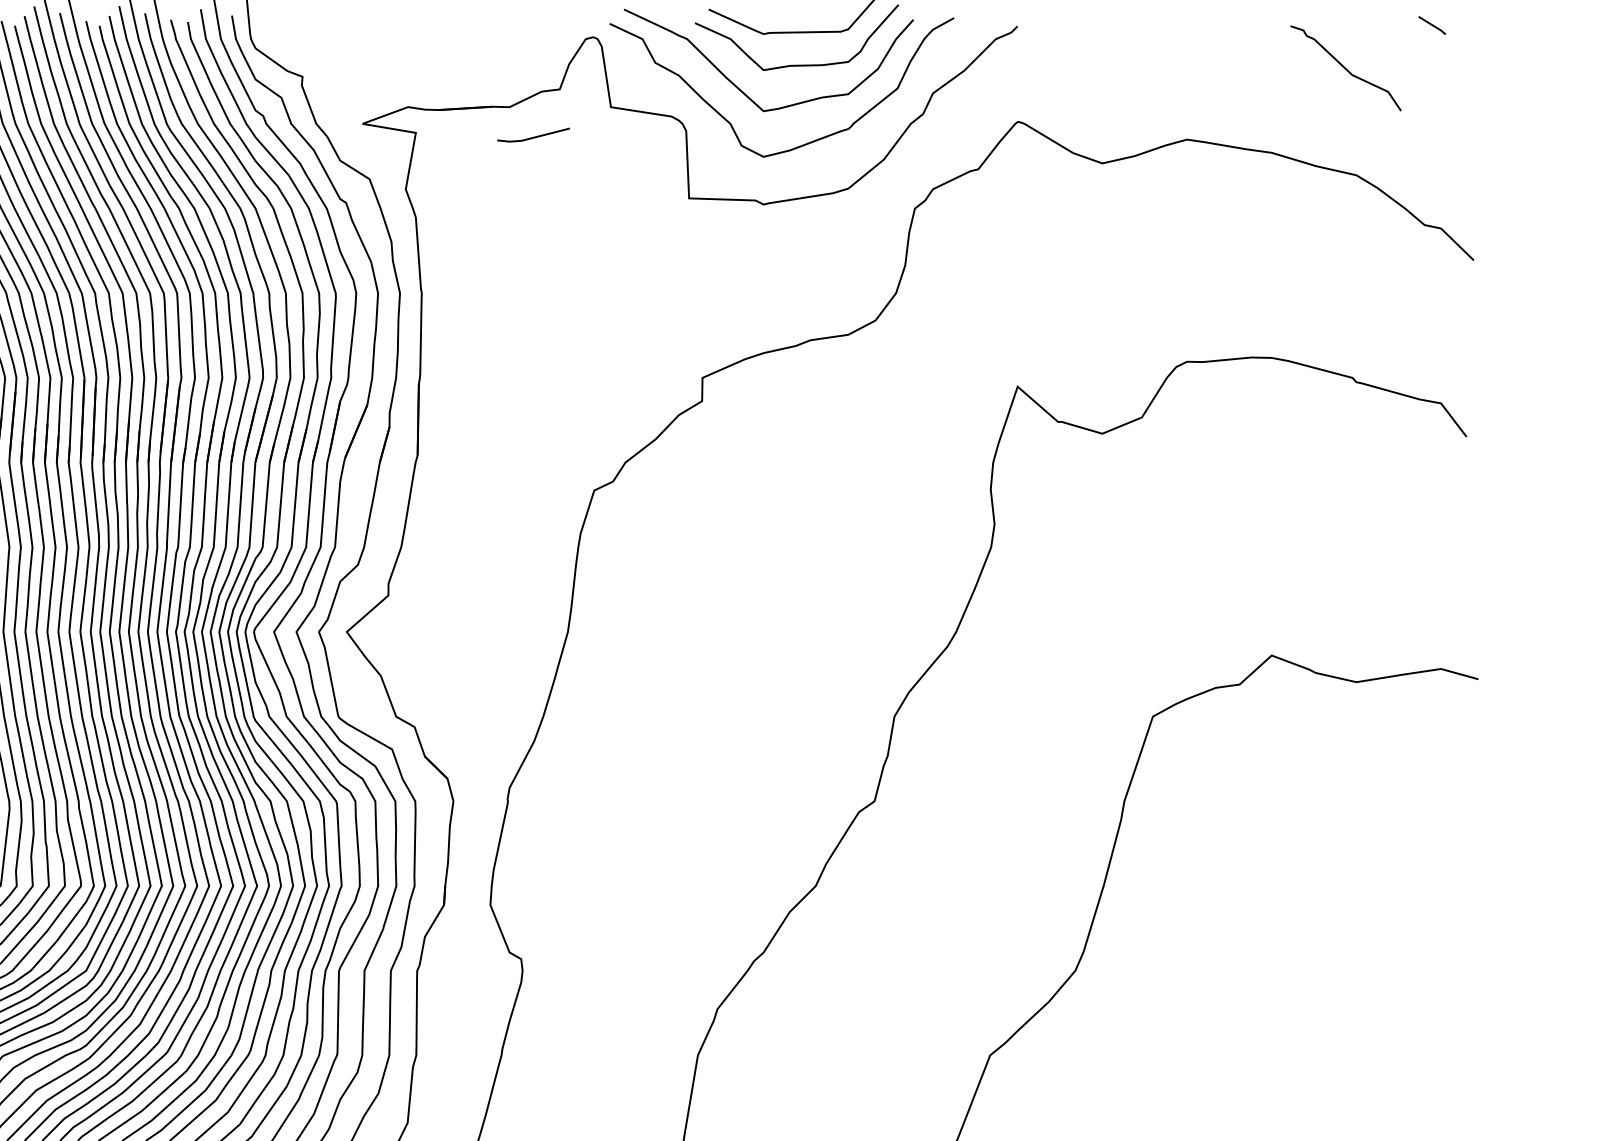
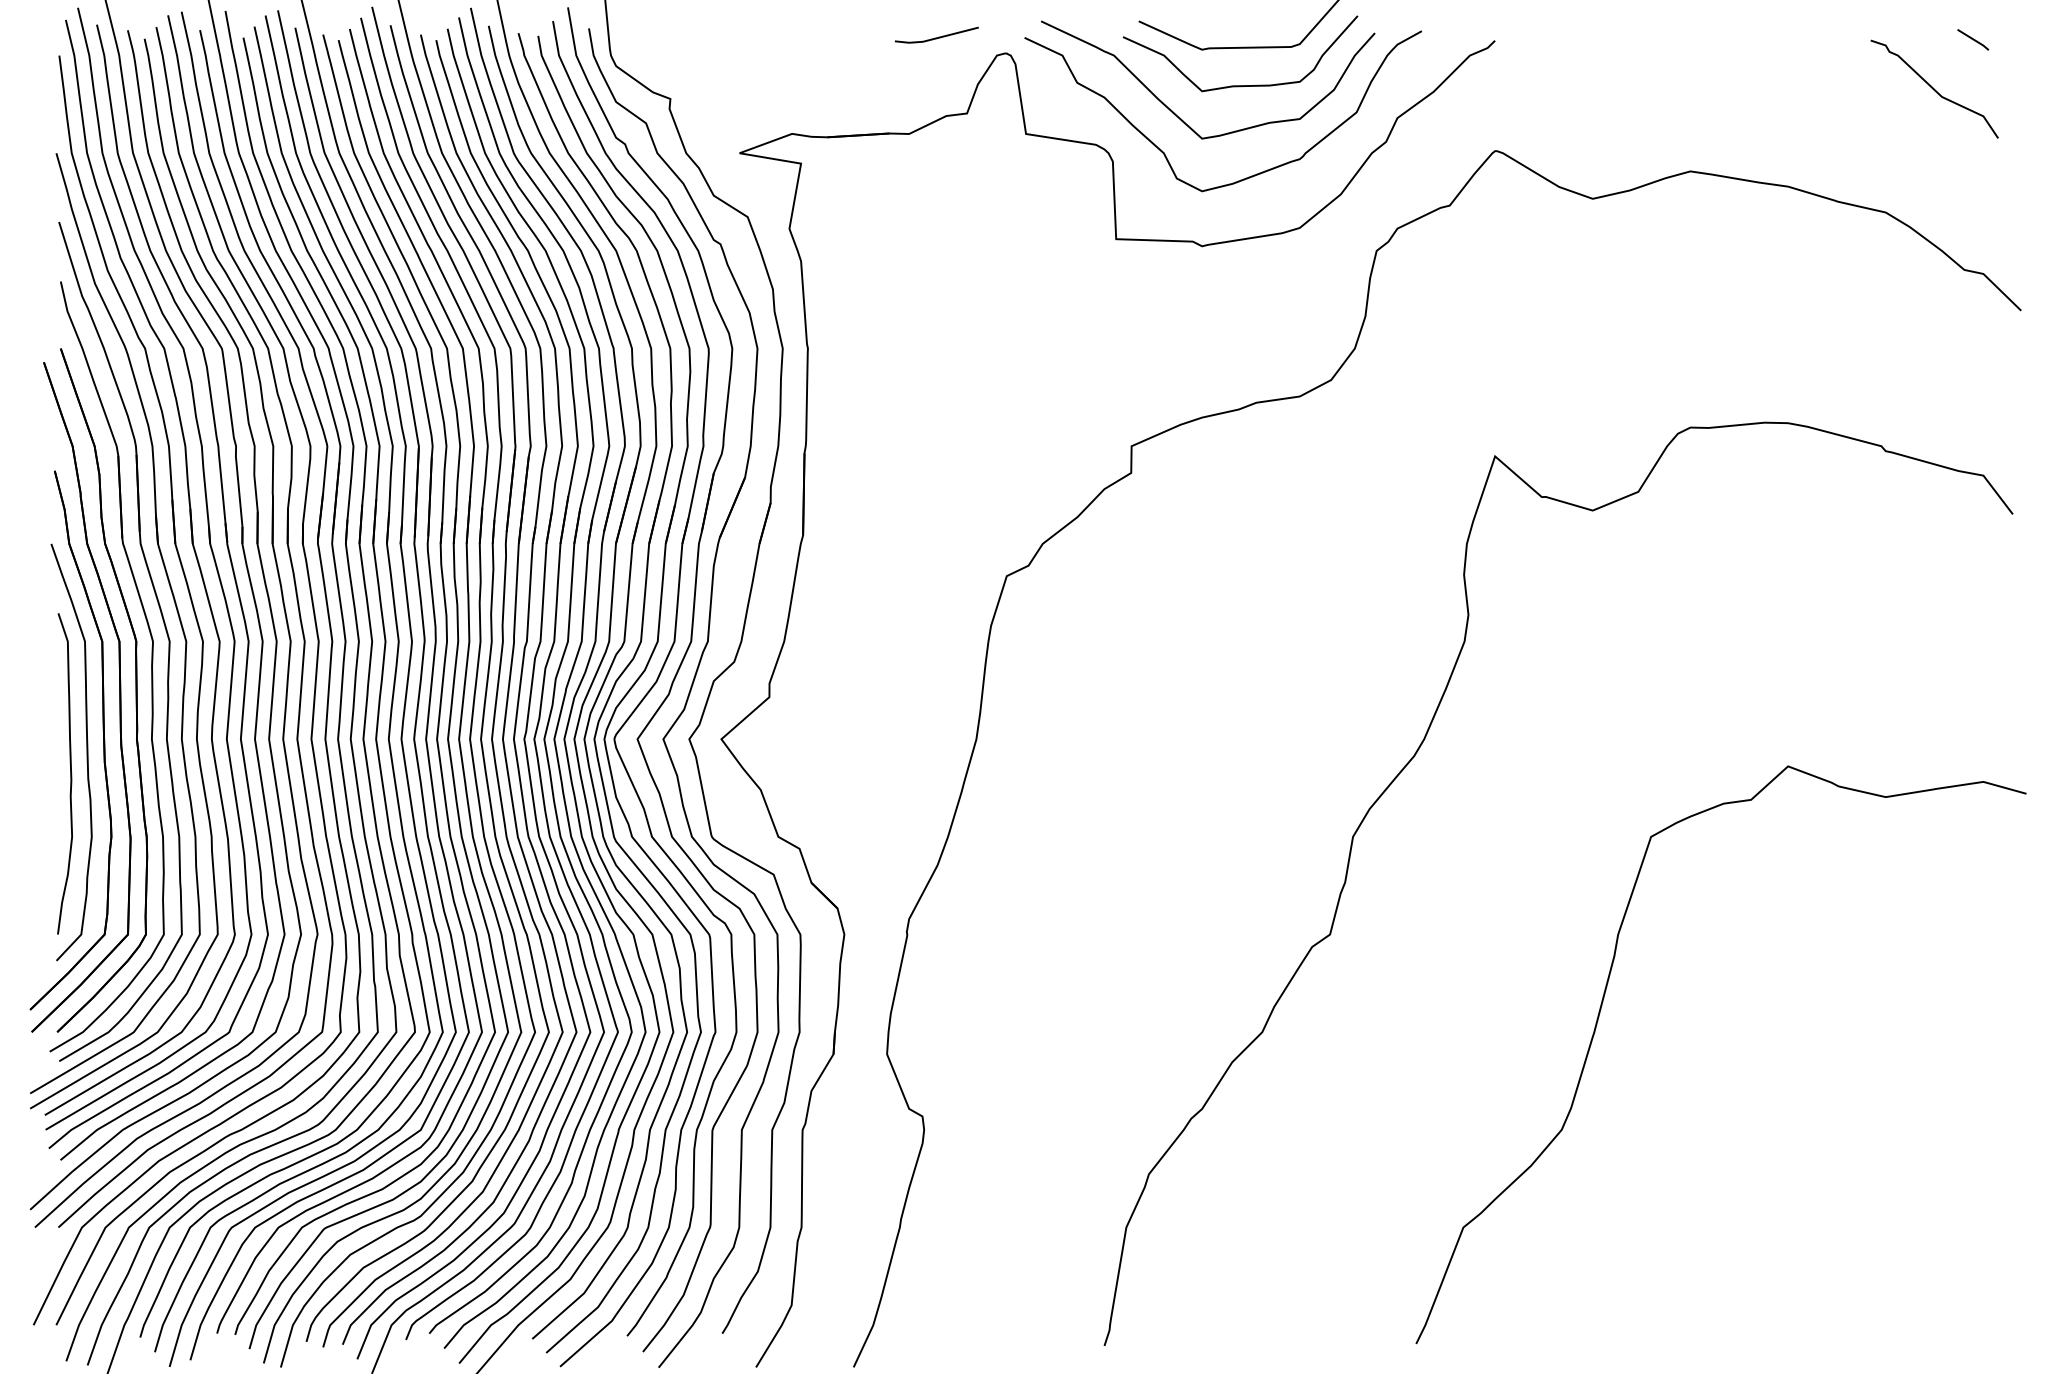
curve: (1345, 67) -> (1934, 88), moved
line: (535, 136) -> (938, 36), moved

